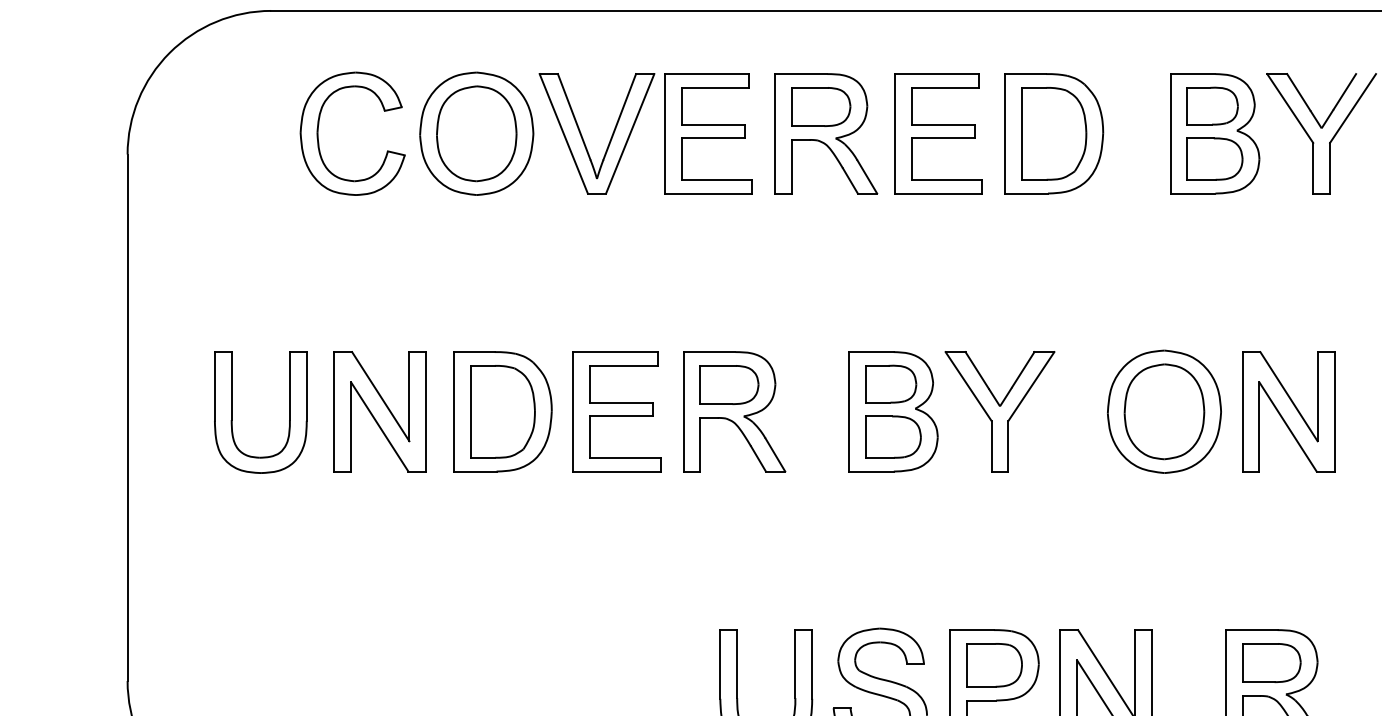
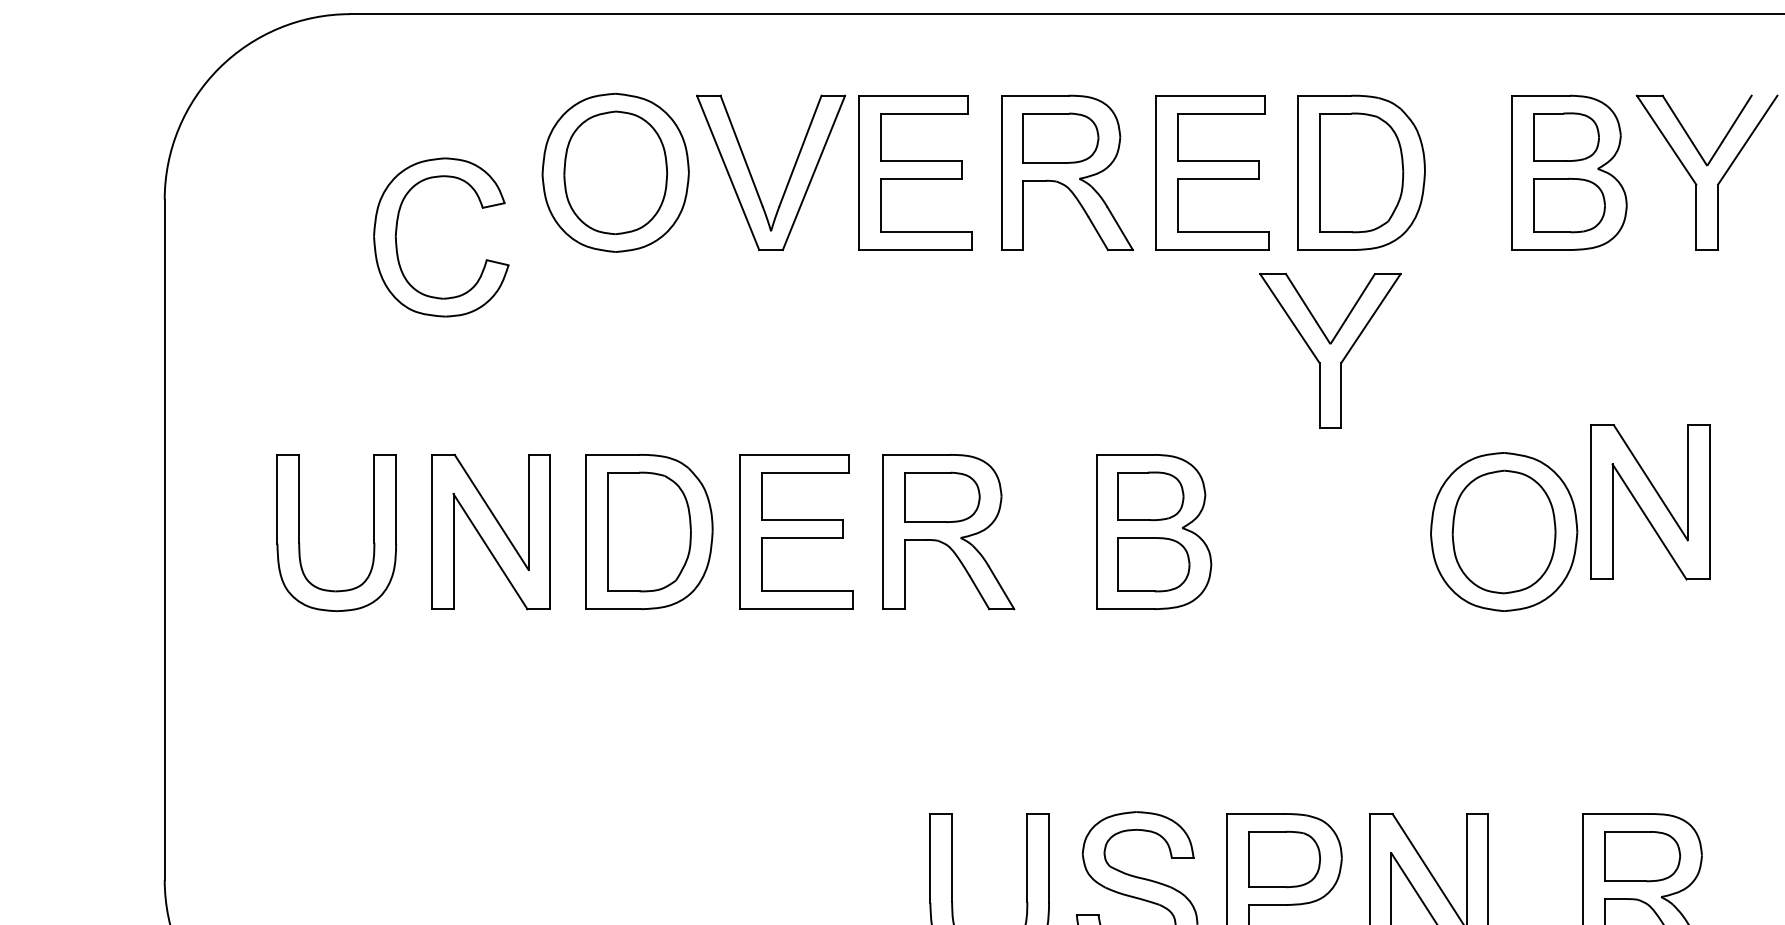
part: (318, 133) -> (397, 237), moved
part: (999, 411) -> (1329, 350), moved
part: (1288, 411) -> (1650, 501), moved

